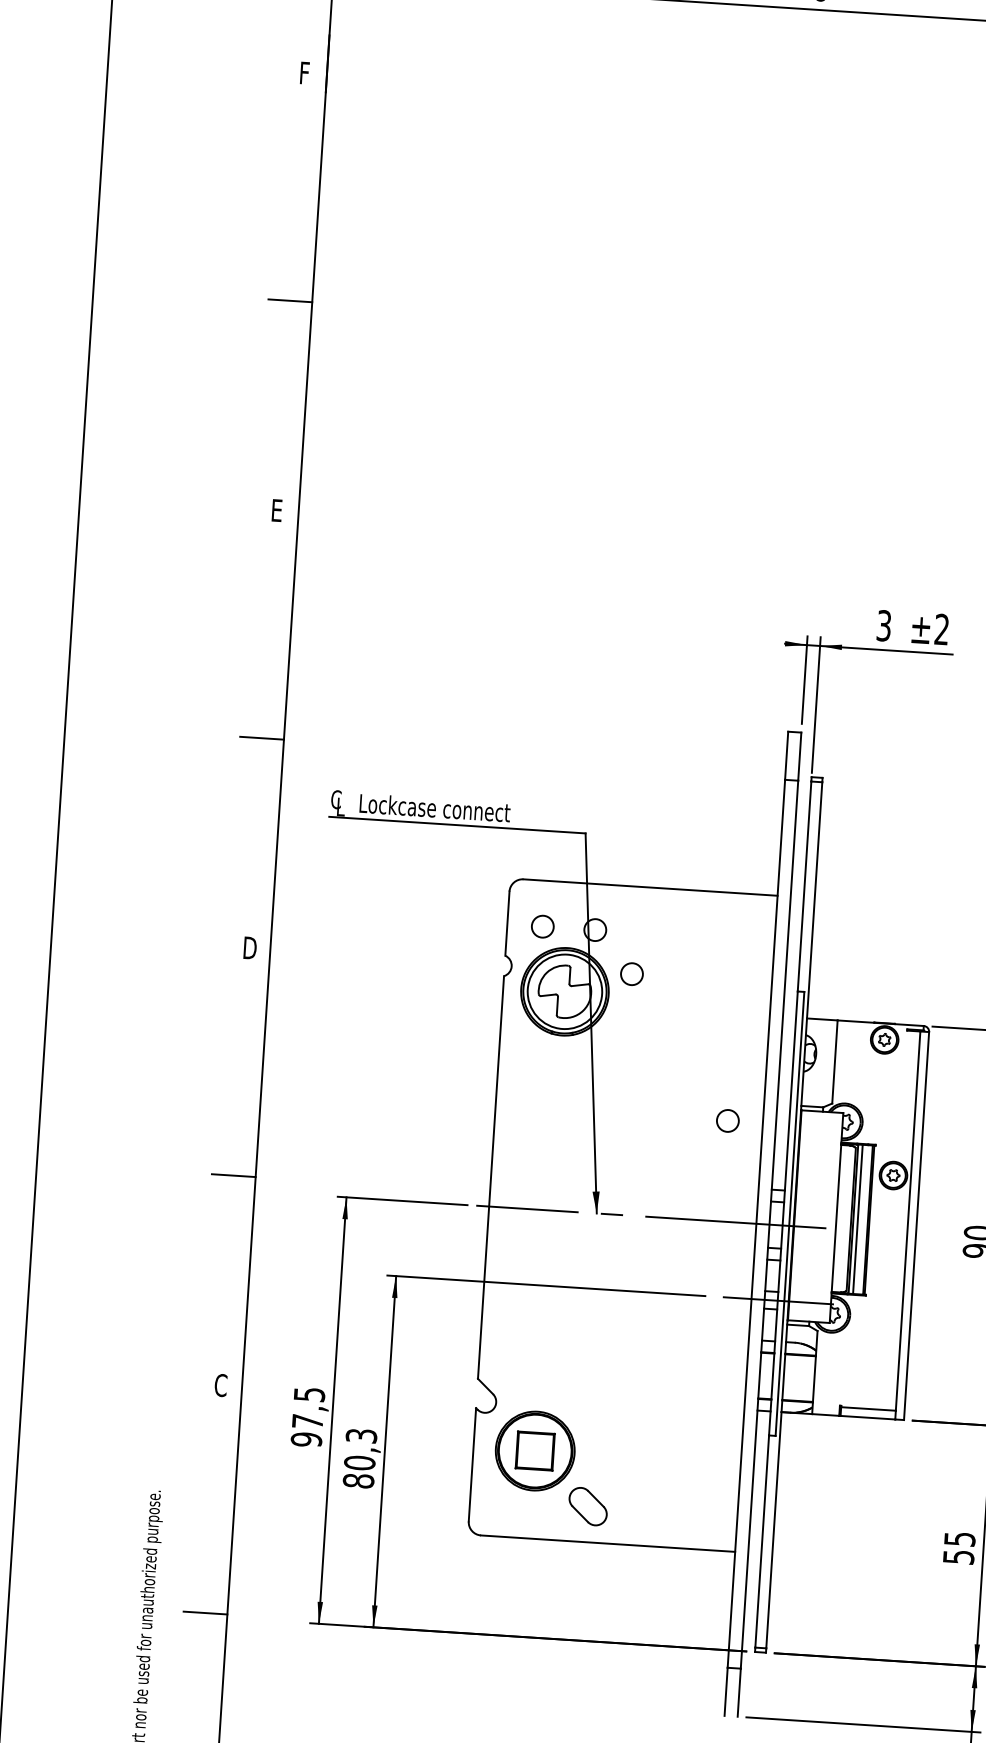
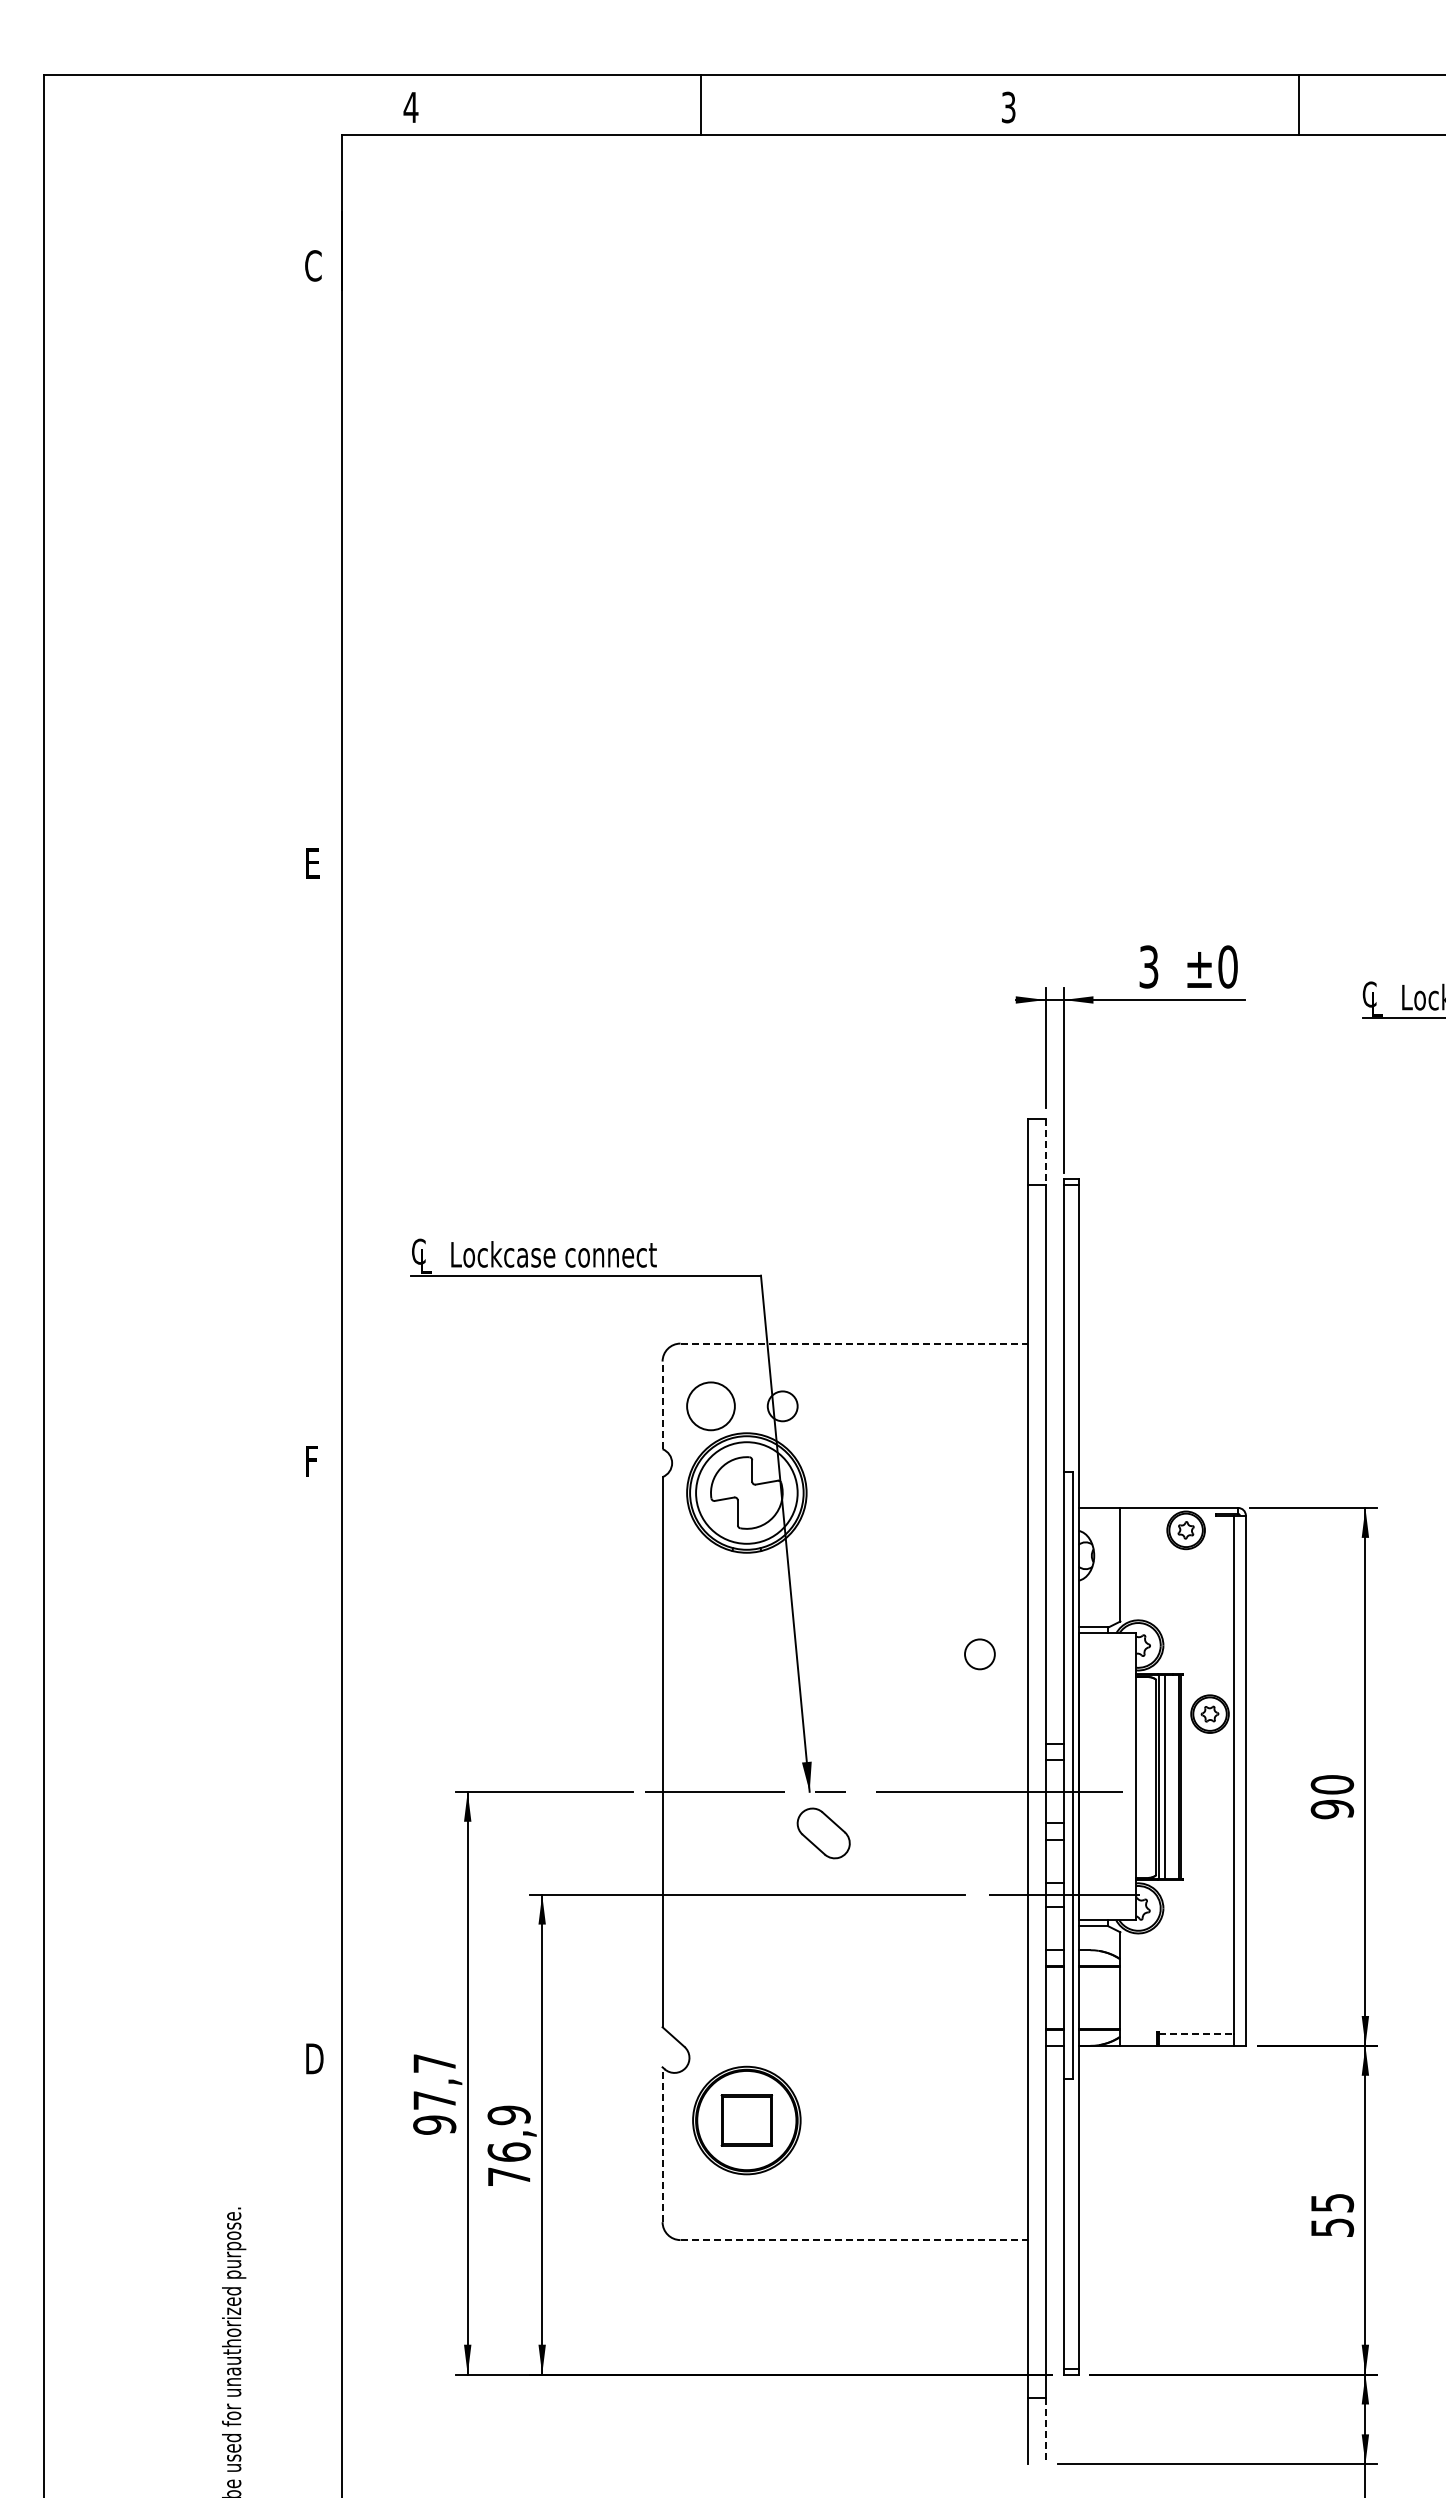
text: (305, 72) -> (313, 265), F -> C
line: (290, 300) -> (312, 576), removed
text: (941, 629) -> (1227, 966), ±2 -> ±0
line: (262, 738) -> (312, 1174), removed
line: (799, 756) -> (1045, 1152), solid -> dashed
line: (650, 887) -> (854, 1343), solid -> dashed
line: (507, 923) -> (662, 1405), solid -> dashed
circle: (542, 926) -> (710, 1406), size x1.6
text: (250, 948) -> (314, 1461), D -> F
circle: (632, 973) -> (836, 1462), removed
line: (233, 1175) -> (312, 1772), removed
text: (221, 1385) -> (314, 2058), C -> D
text: (309, 1394) -> (434, 2063), 97,5 -> 97,7
line: (869, 1408) -> (1197, 2033), solid -> dashed
text: (359, 1458) -> (508, 2145), 80,3 -> 76,9
line: (472, 1464) -> (662, 2144), solid -> dashed
part: (587, 1506) -> (823, 1833), moved
line: (608, 1543) -> (854, 2240), solid -> dashed
line: (205, 1612) -> (312, 2369), removed
line: (739, 1692) -> (1045, 2431), solid -> dashed

